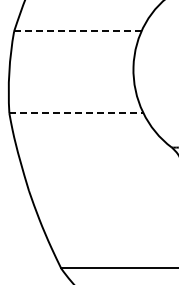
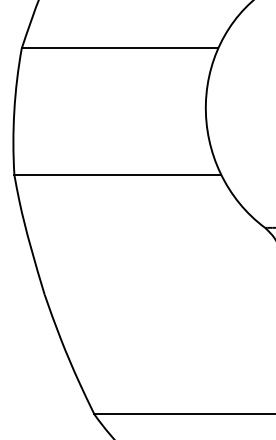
line: (77, 31) -> (119, 48), dashed -> solid
line: (76, 113) -> (117, 175), dashed -> solid

